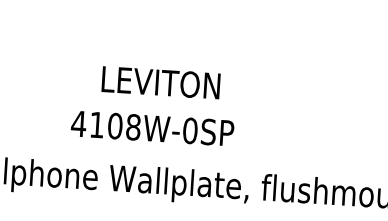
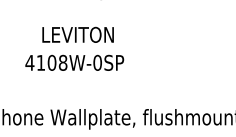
text: (153, 104) -> (74, 48), moved

